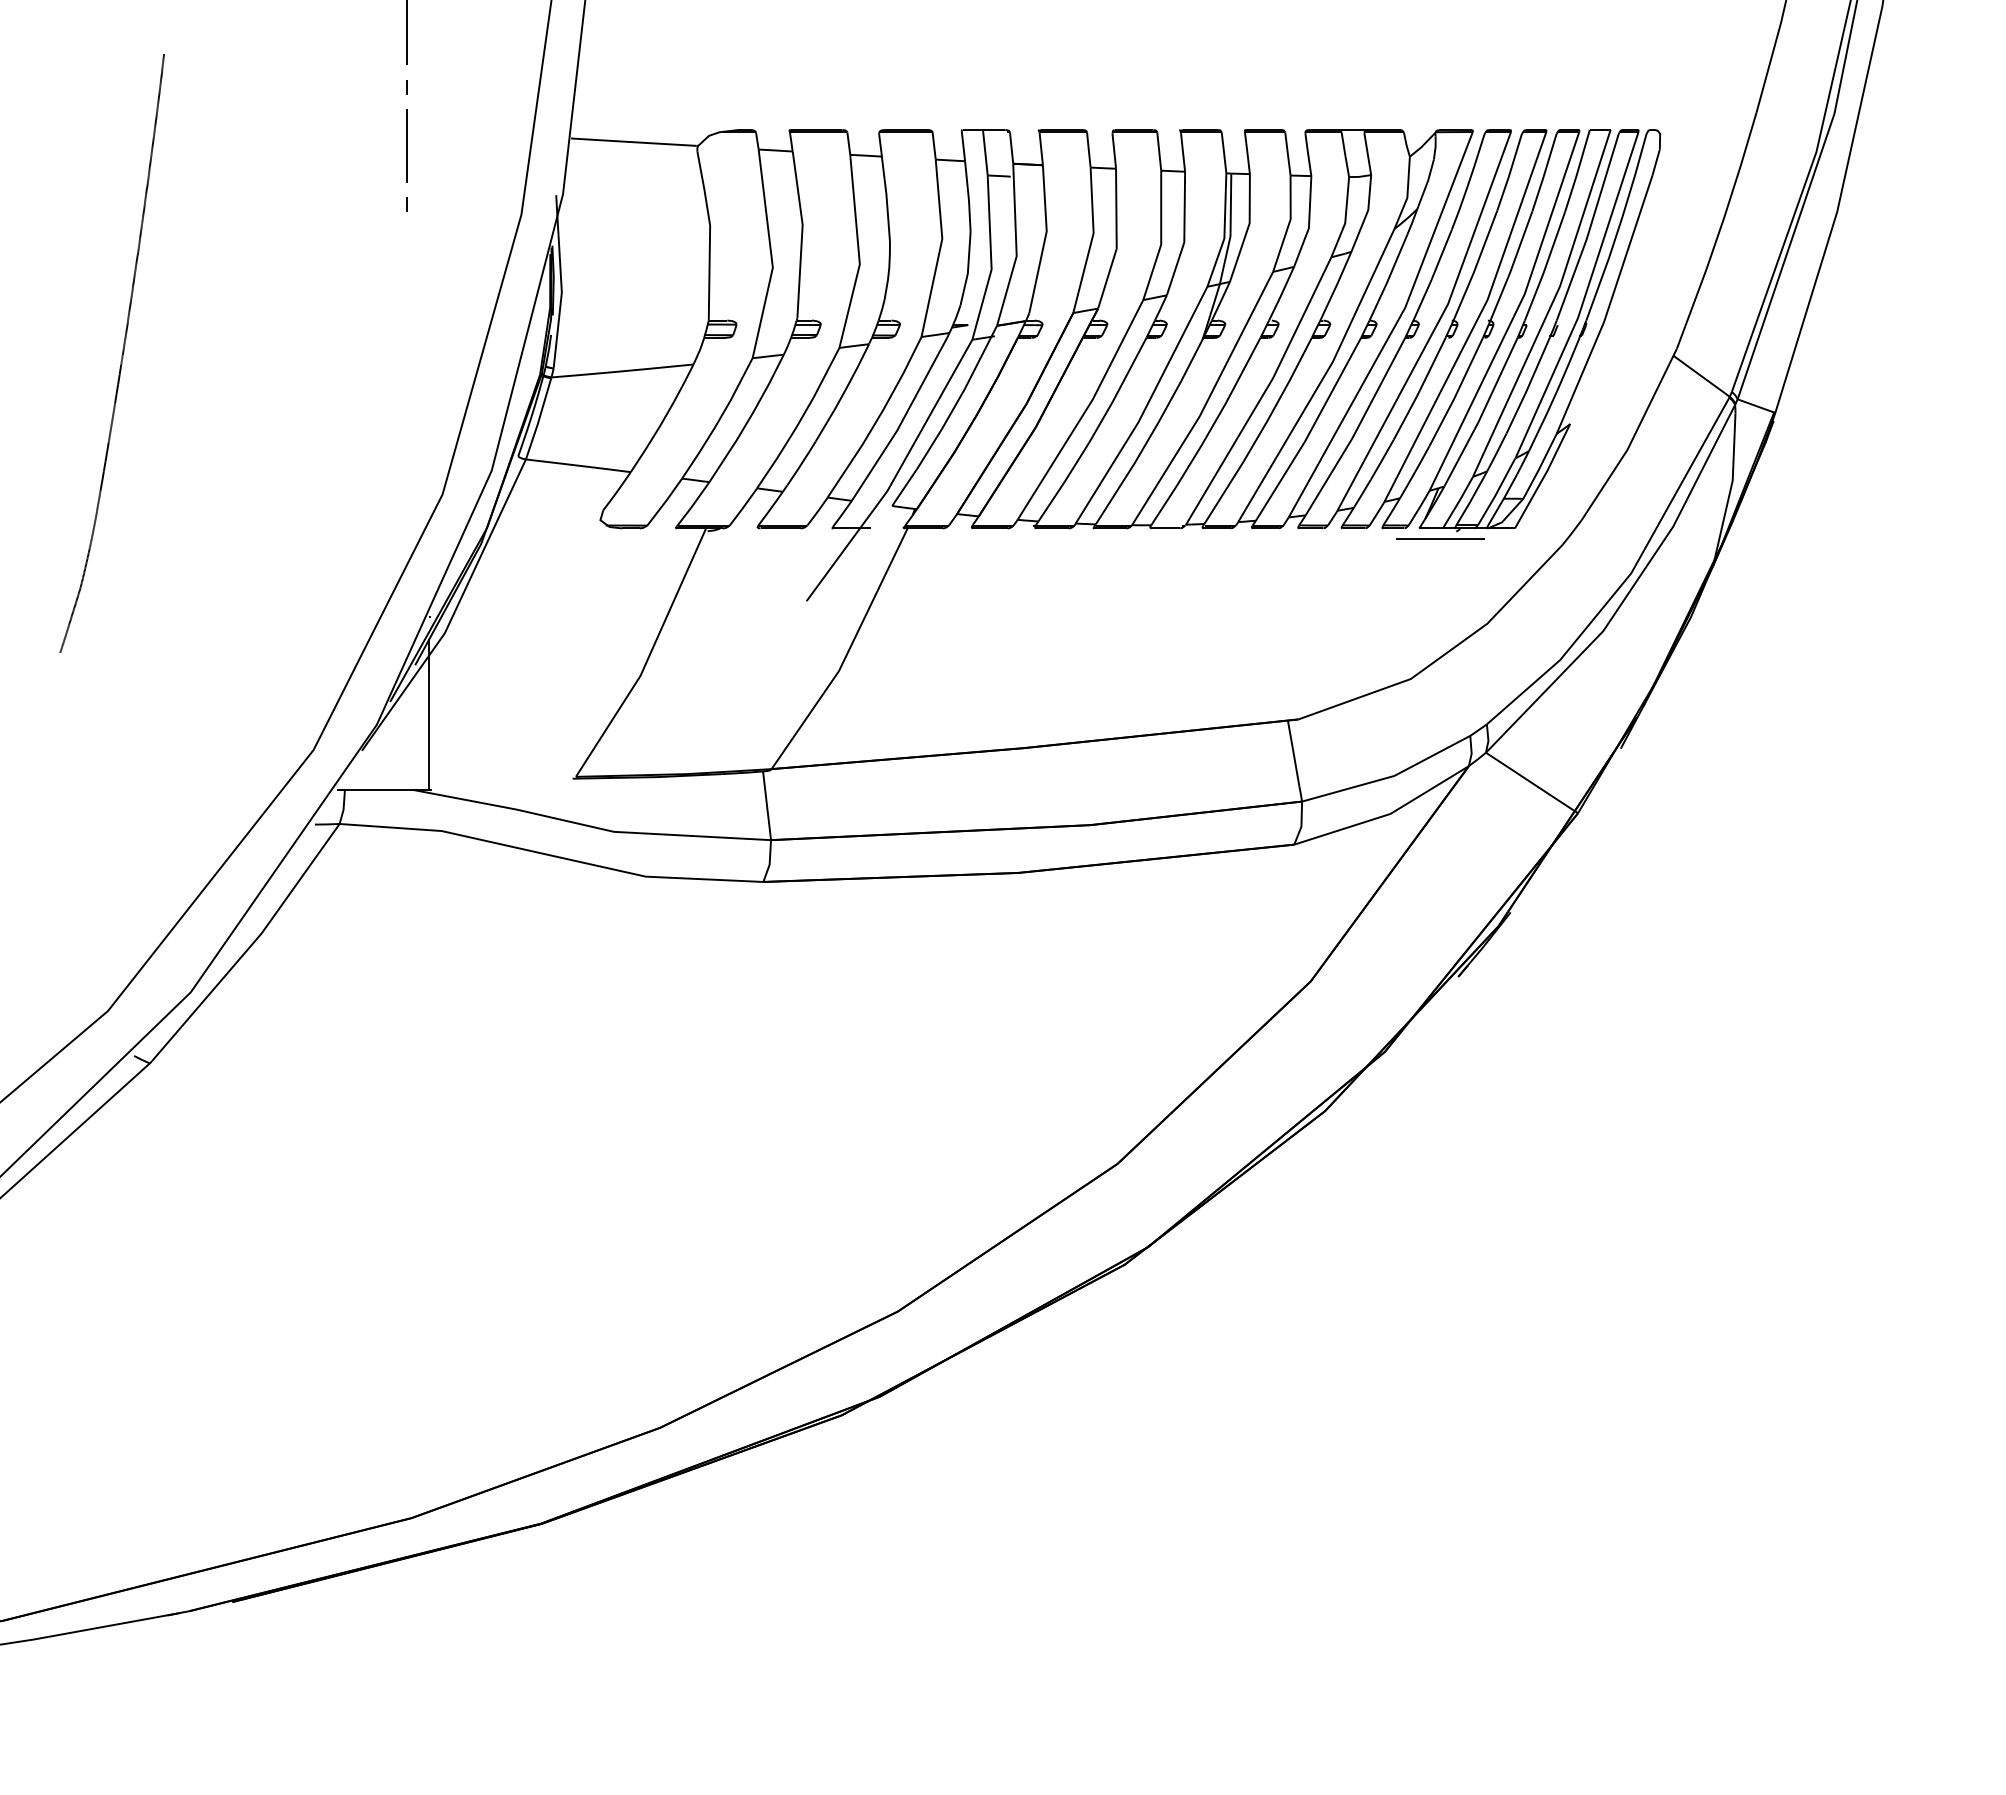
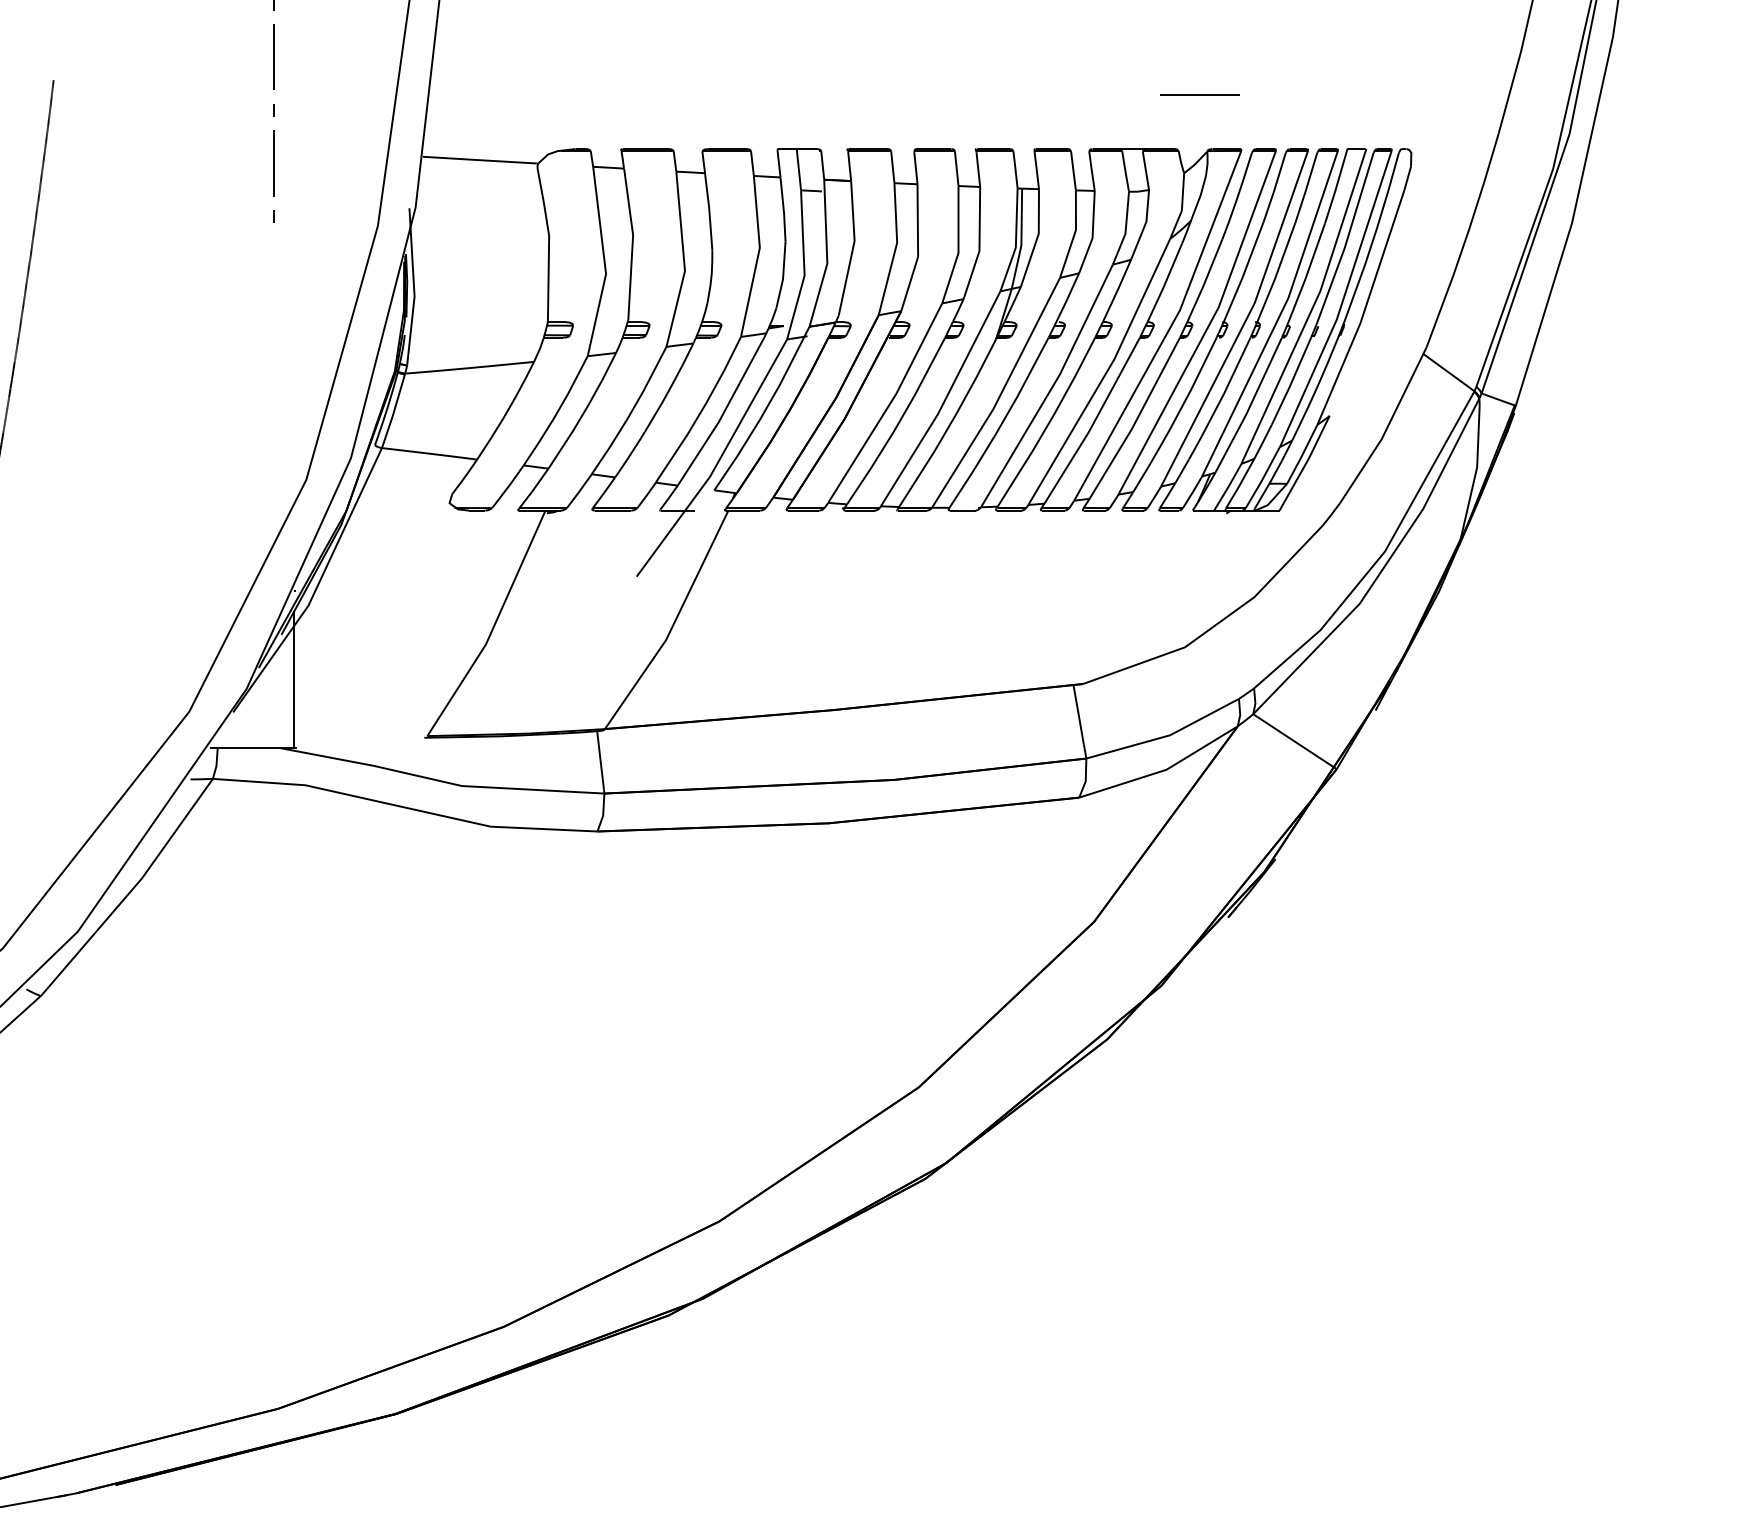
line: (1440, 538) -> (1200, 95), moved

